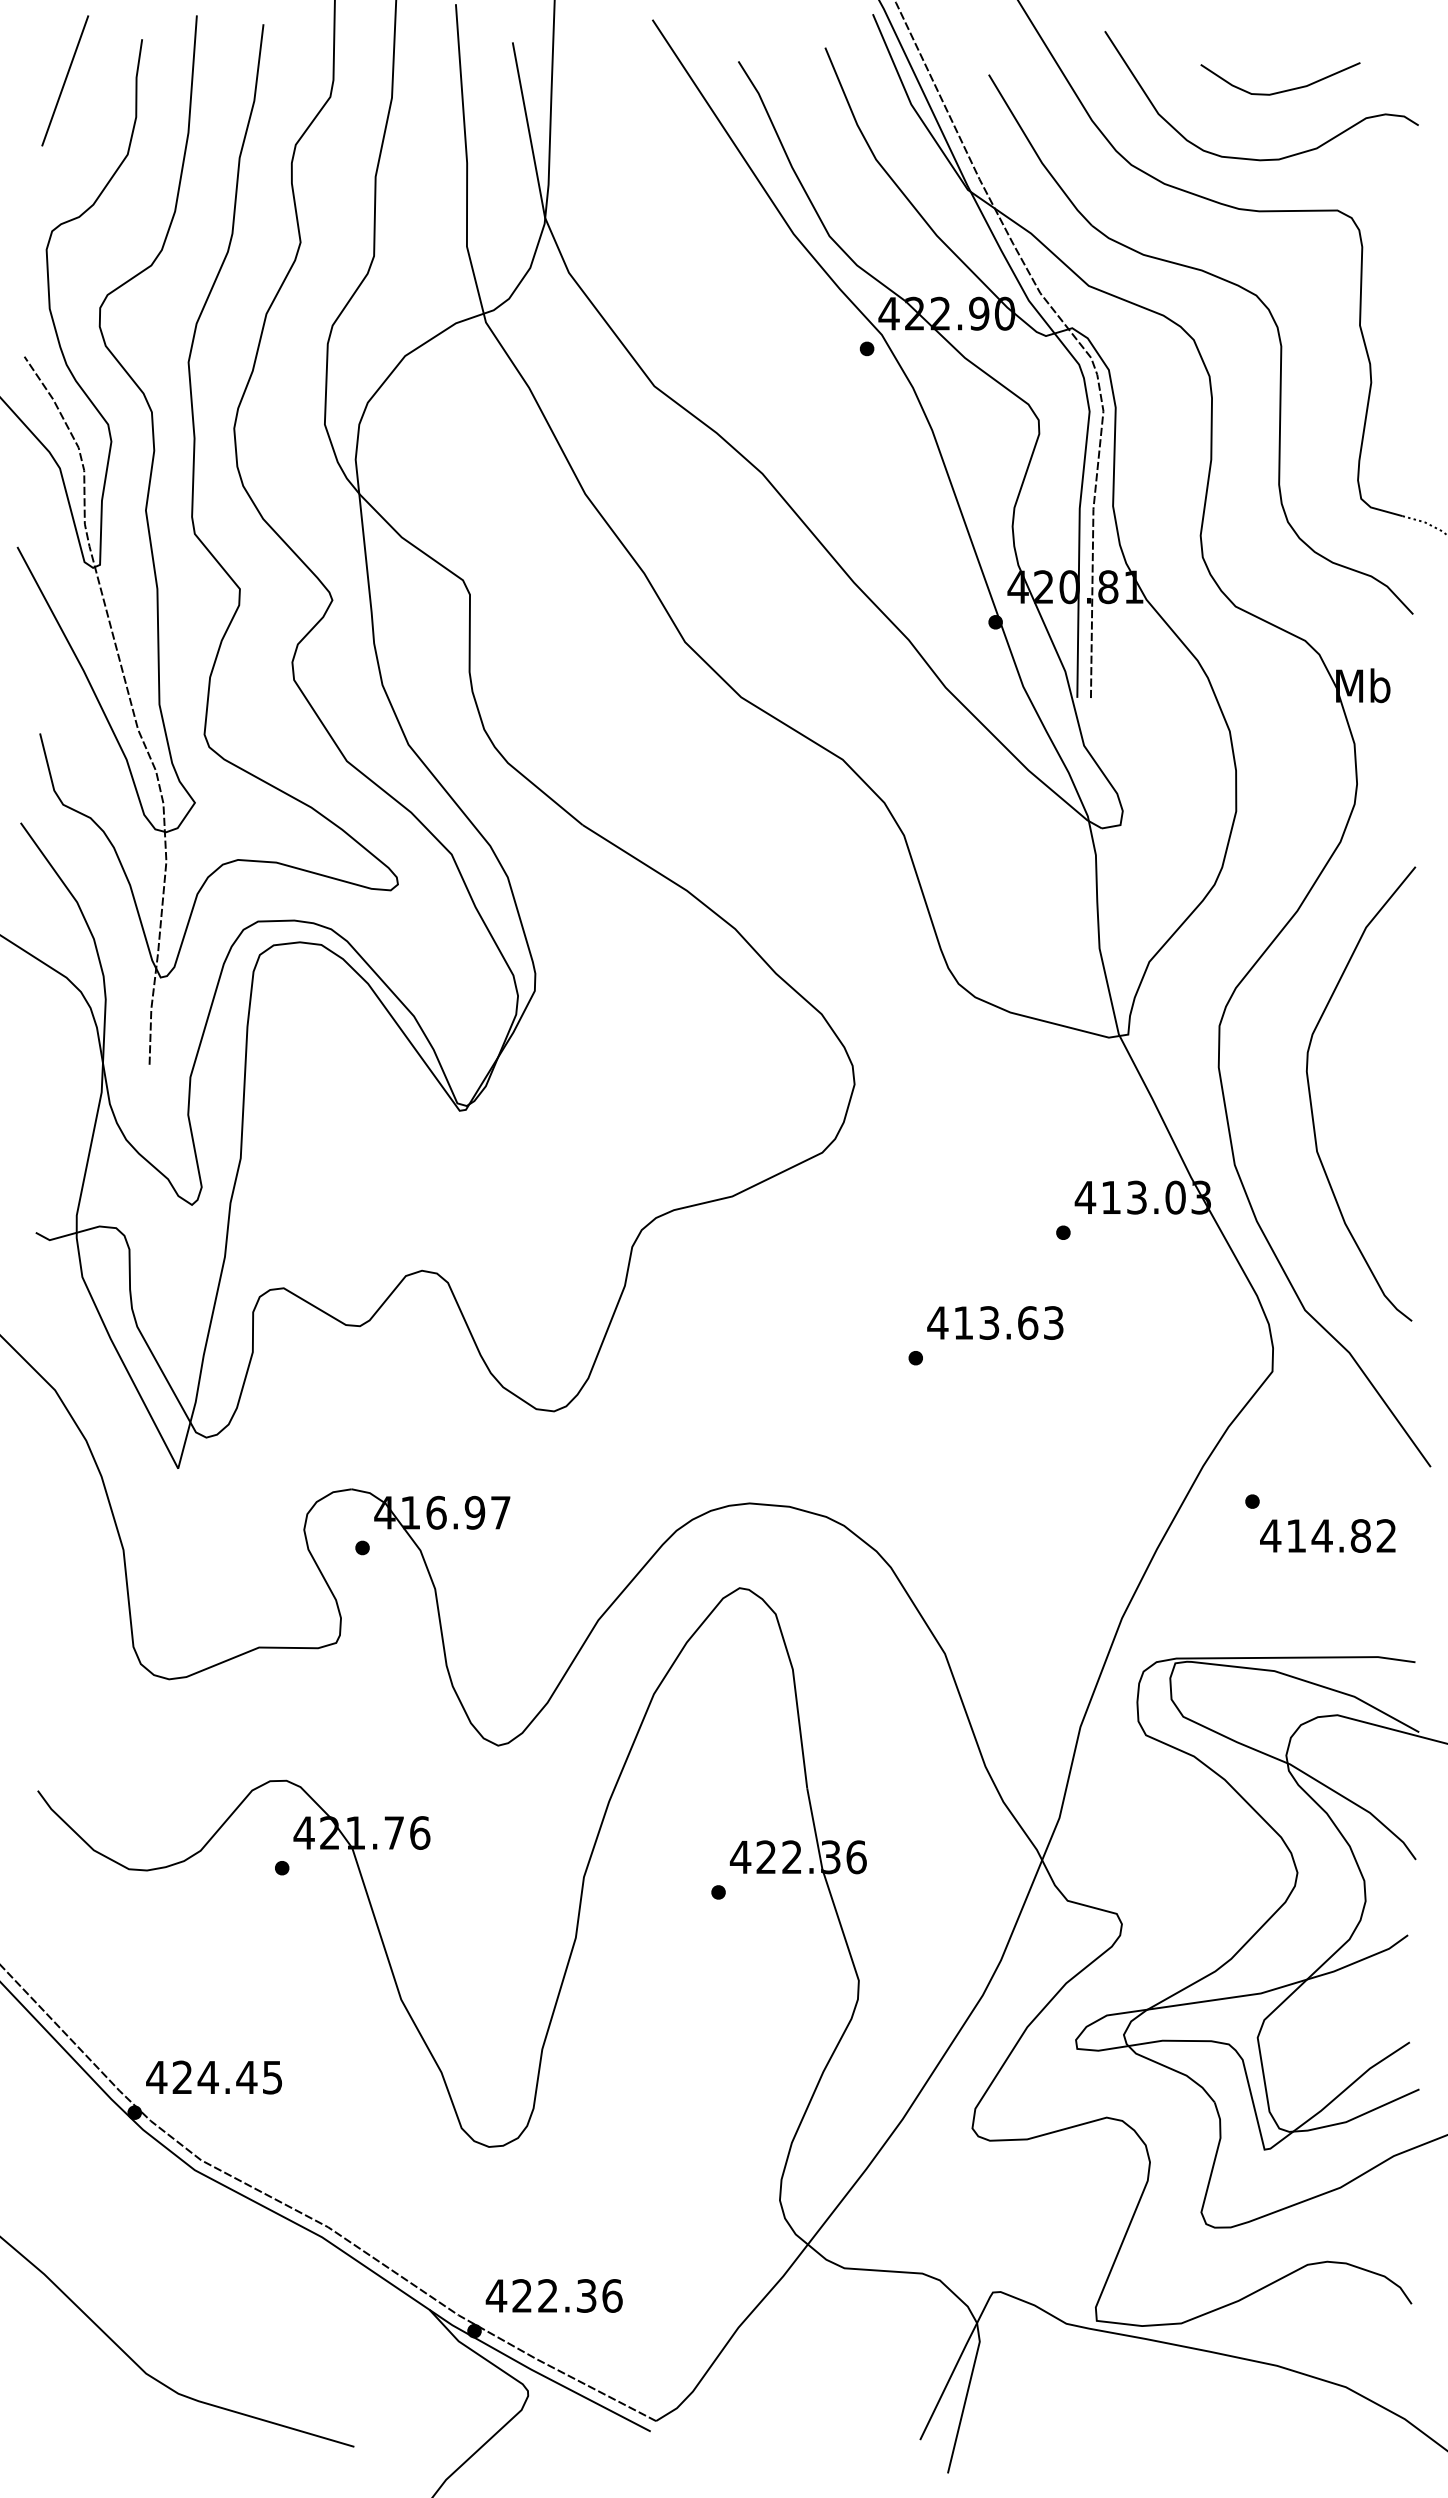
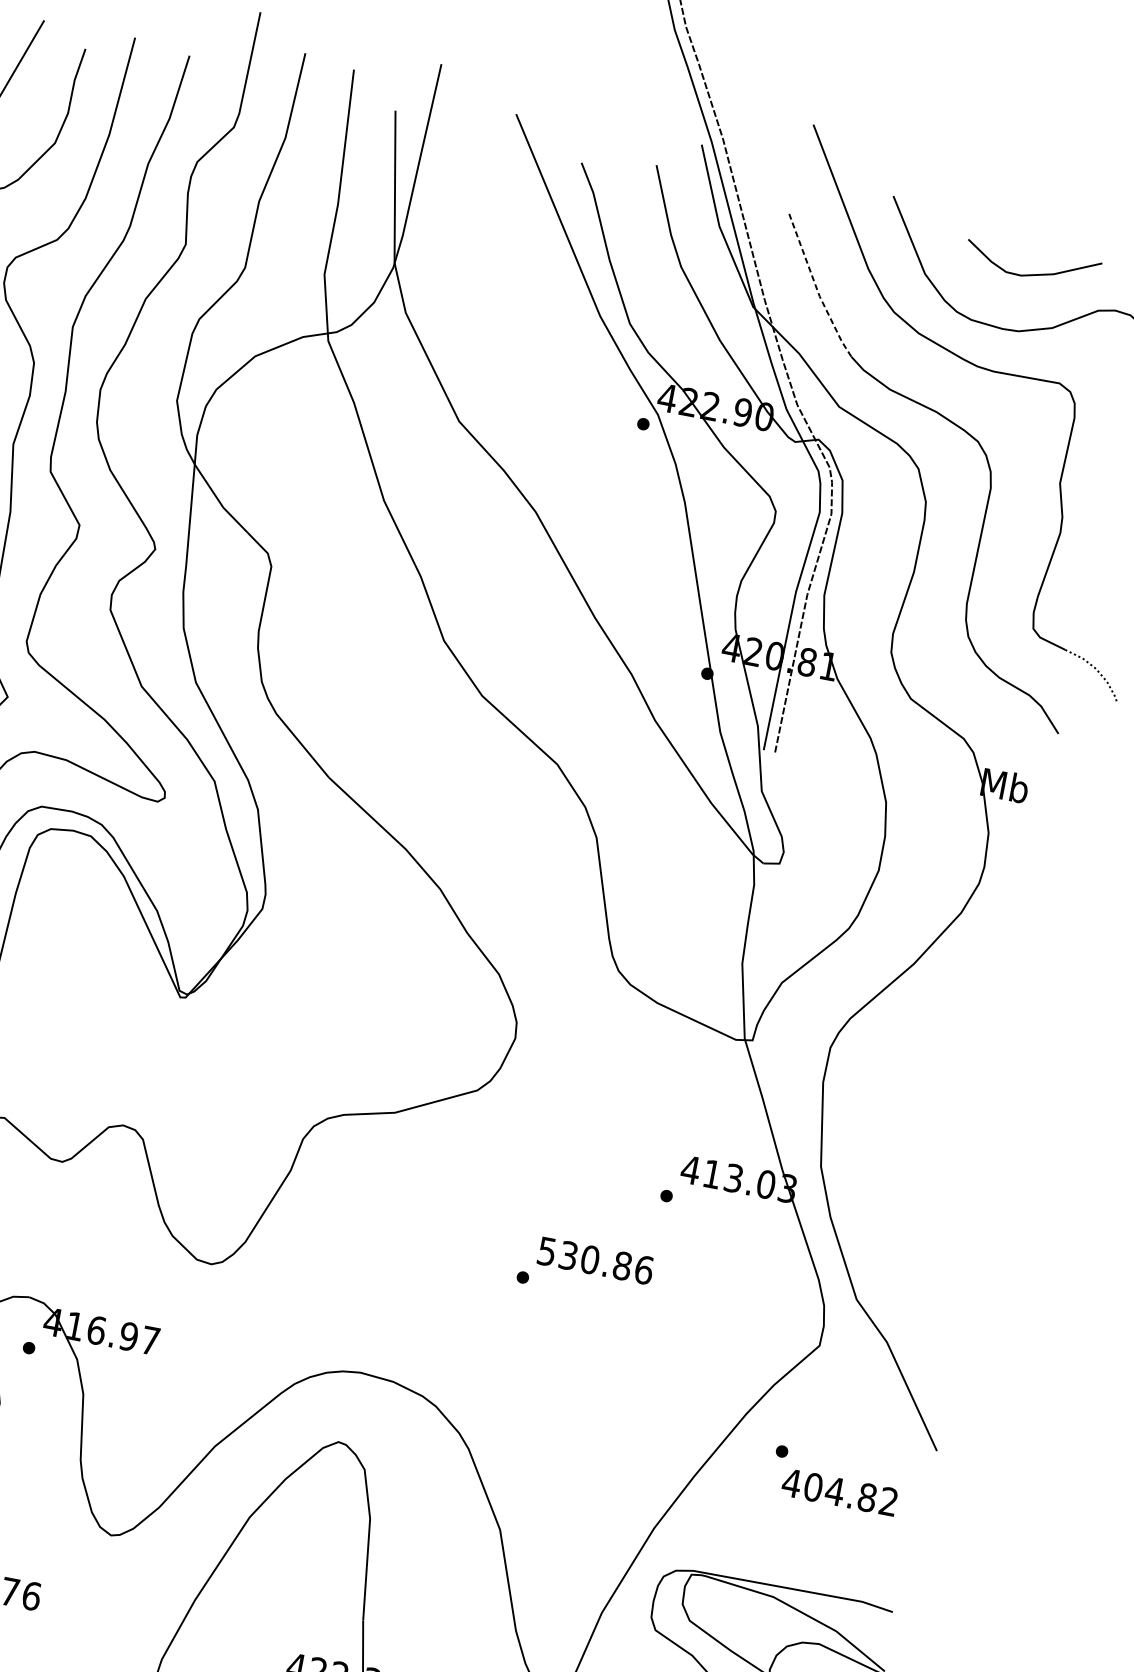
line: (1037, 154) -> (817, 288), solid -> dashed
curve: (1311, 1098) -> (895, 1123), removed
text: (995, 1322) -> (595, 1260), 413.63 -> 530.86
text: (1296, 1535) -> (813, 1486), 414.82 -> 404.82

